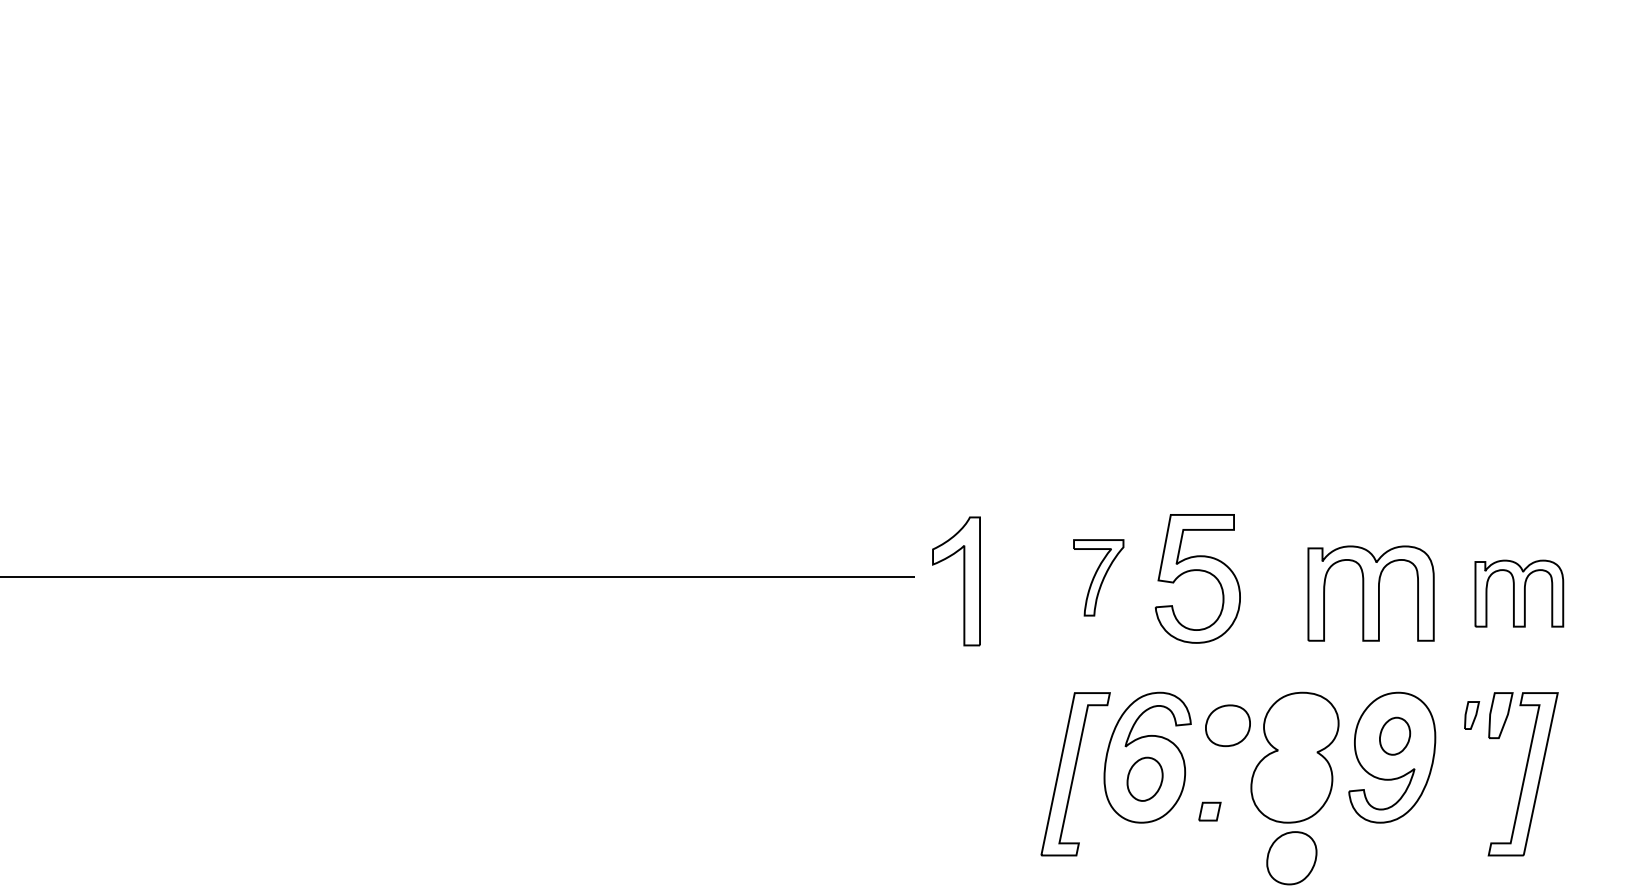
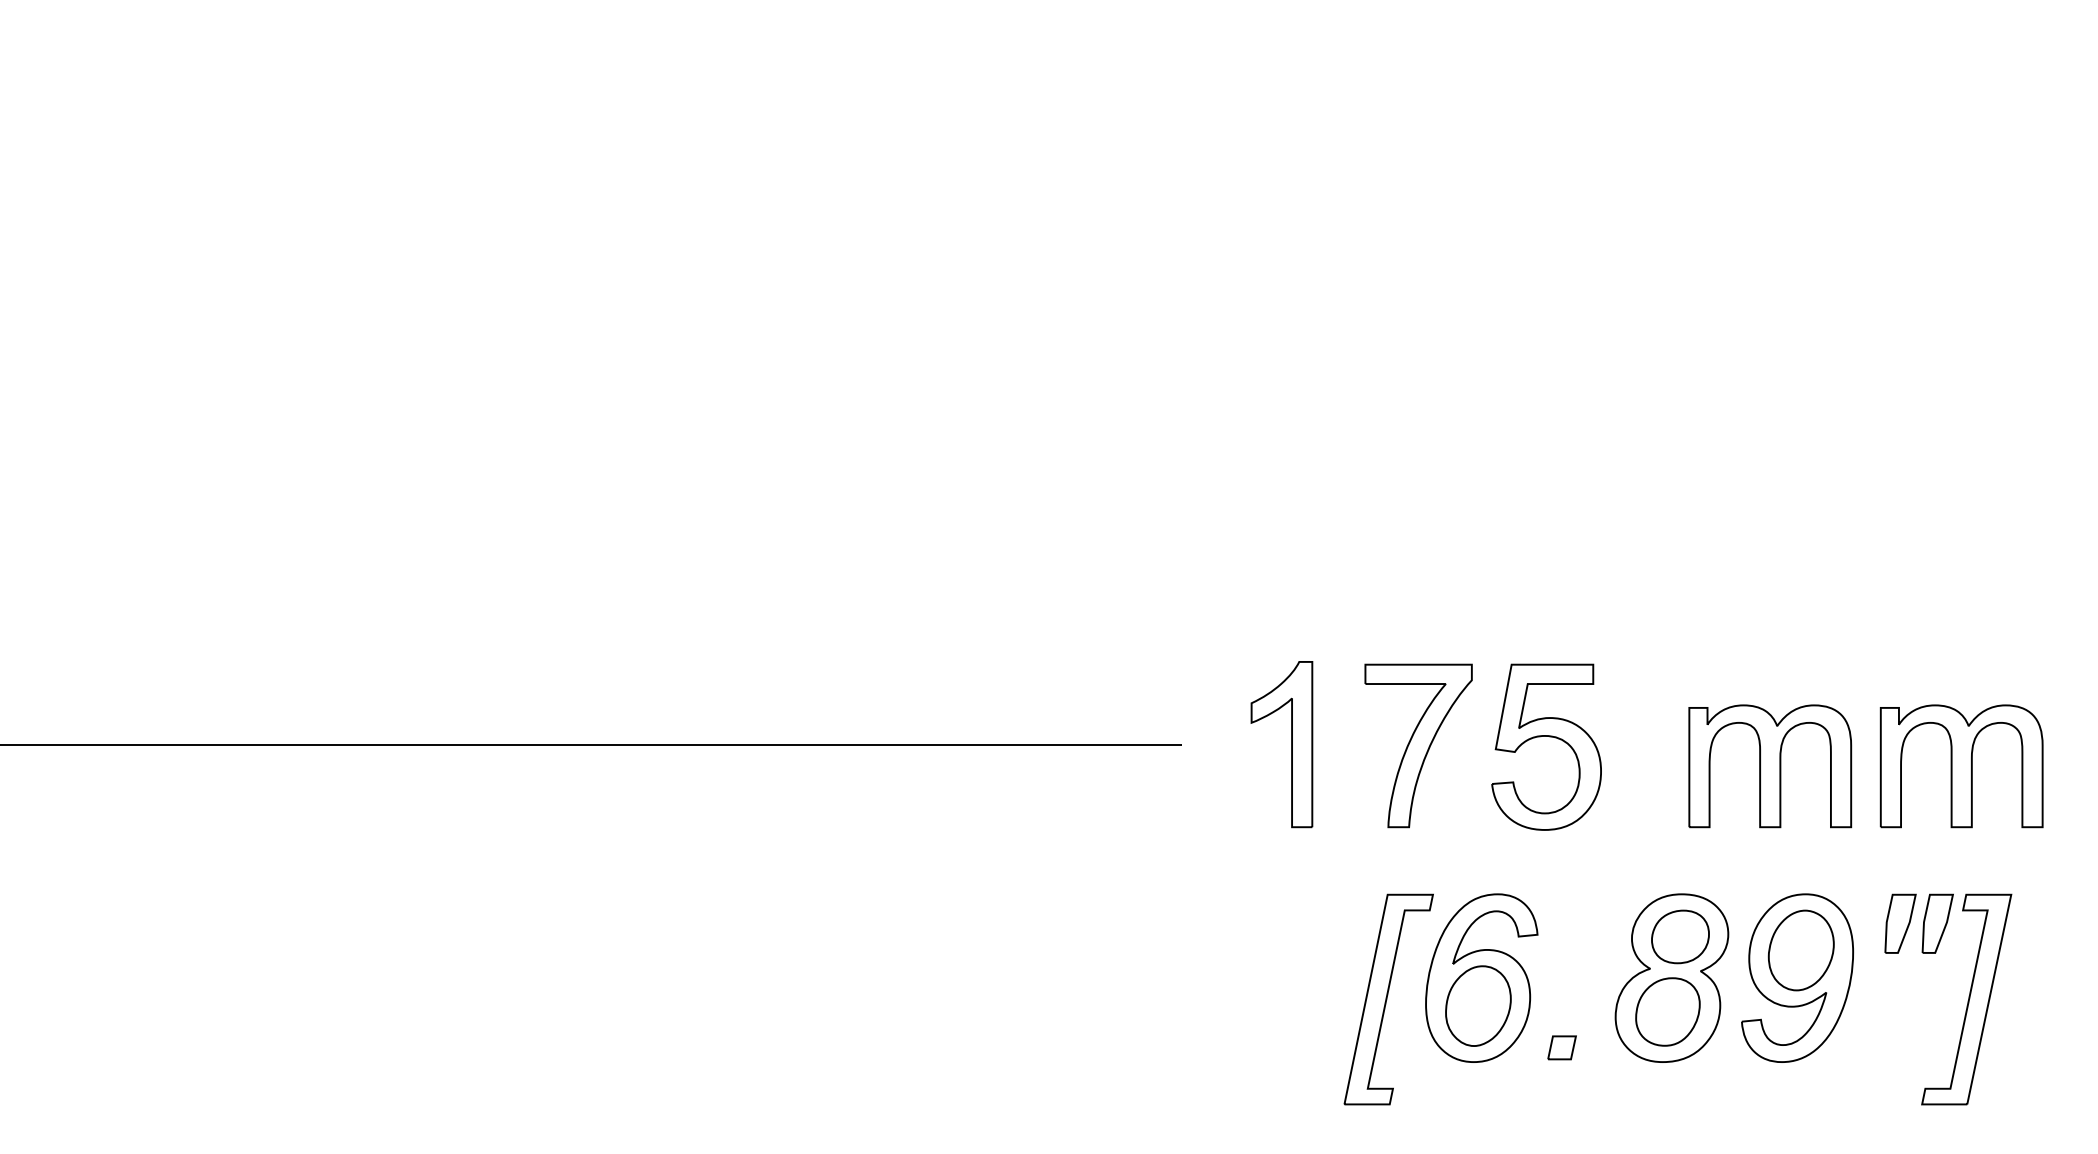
part: (1098, 577) -> (1418, 745), size x1.67
part: (963, 581) -> (1291, 744), moved
part: (1519, 593) -> (1961, 766), size x1.43
part: (1471, 715) -> (1900, 923), size x1.67
part: (1228, 725) -> (1680, 936), moved
part: (1394, 736) -> (1800, 950), size x1.67
part: (1145, 778) -> (1478, 1005), size x1.43
part: (1291, 857) -> (1667, 1011), moved

